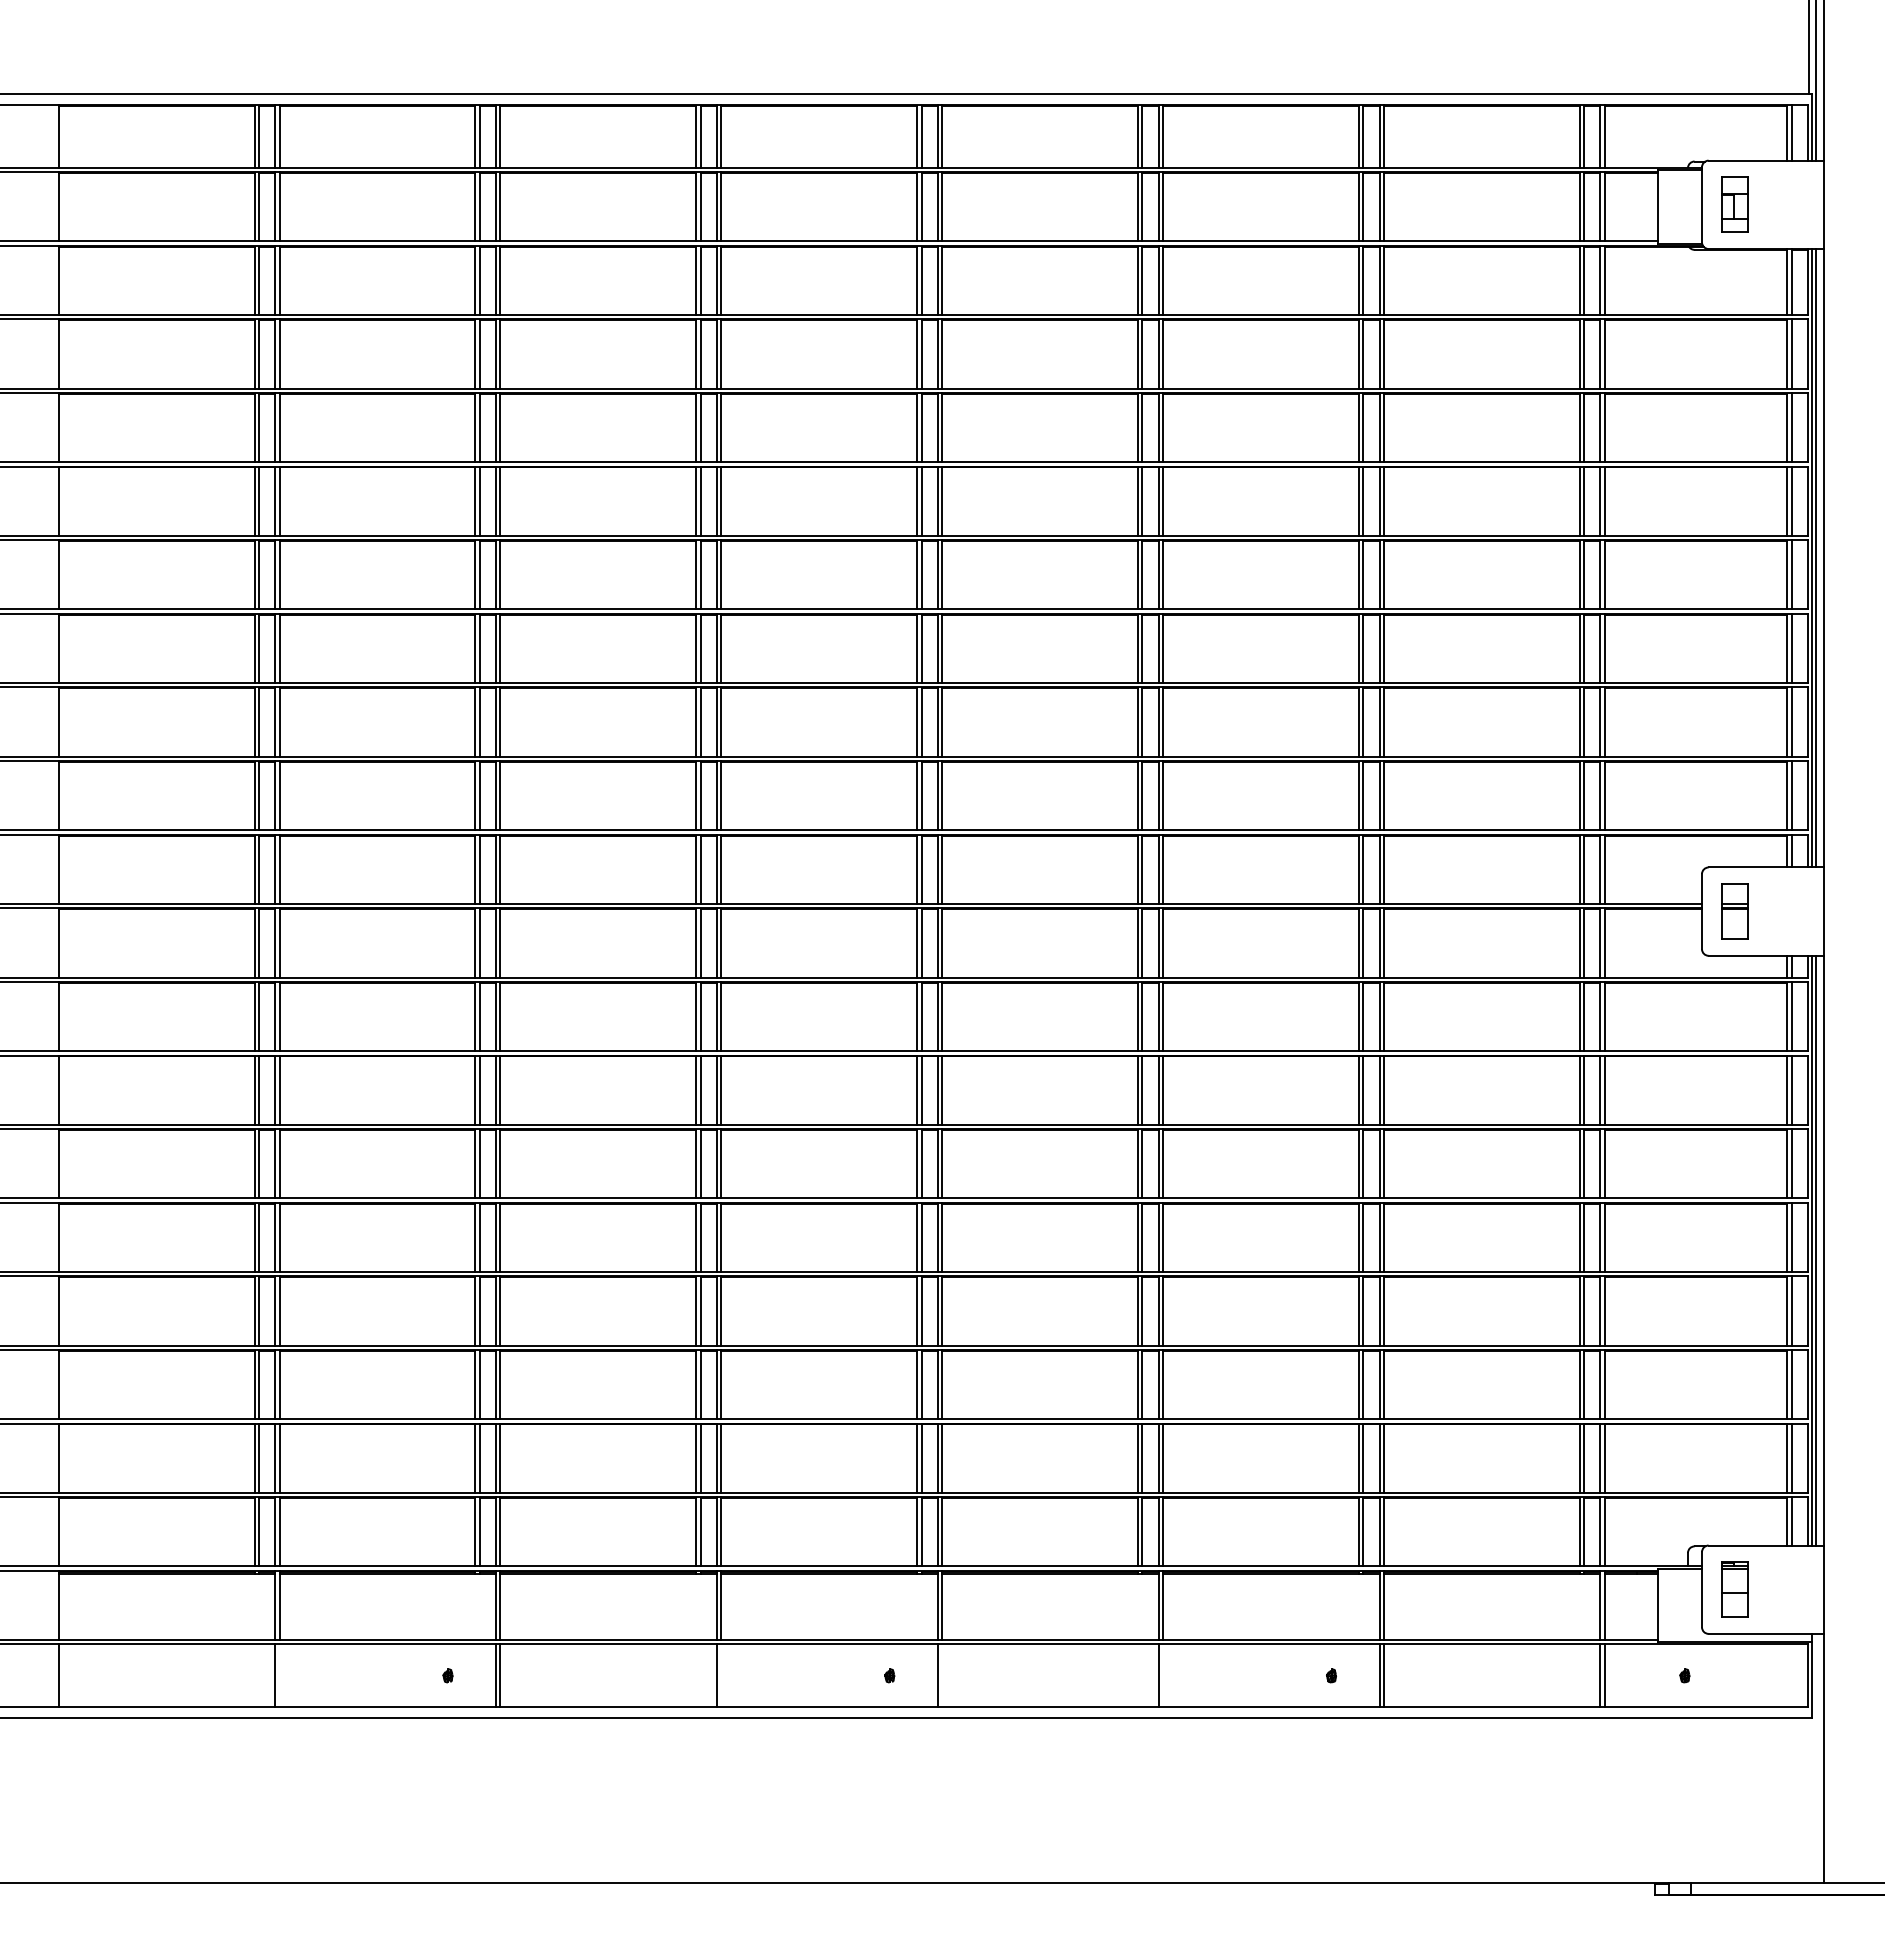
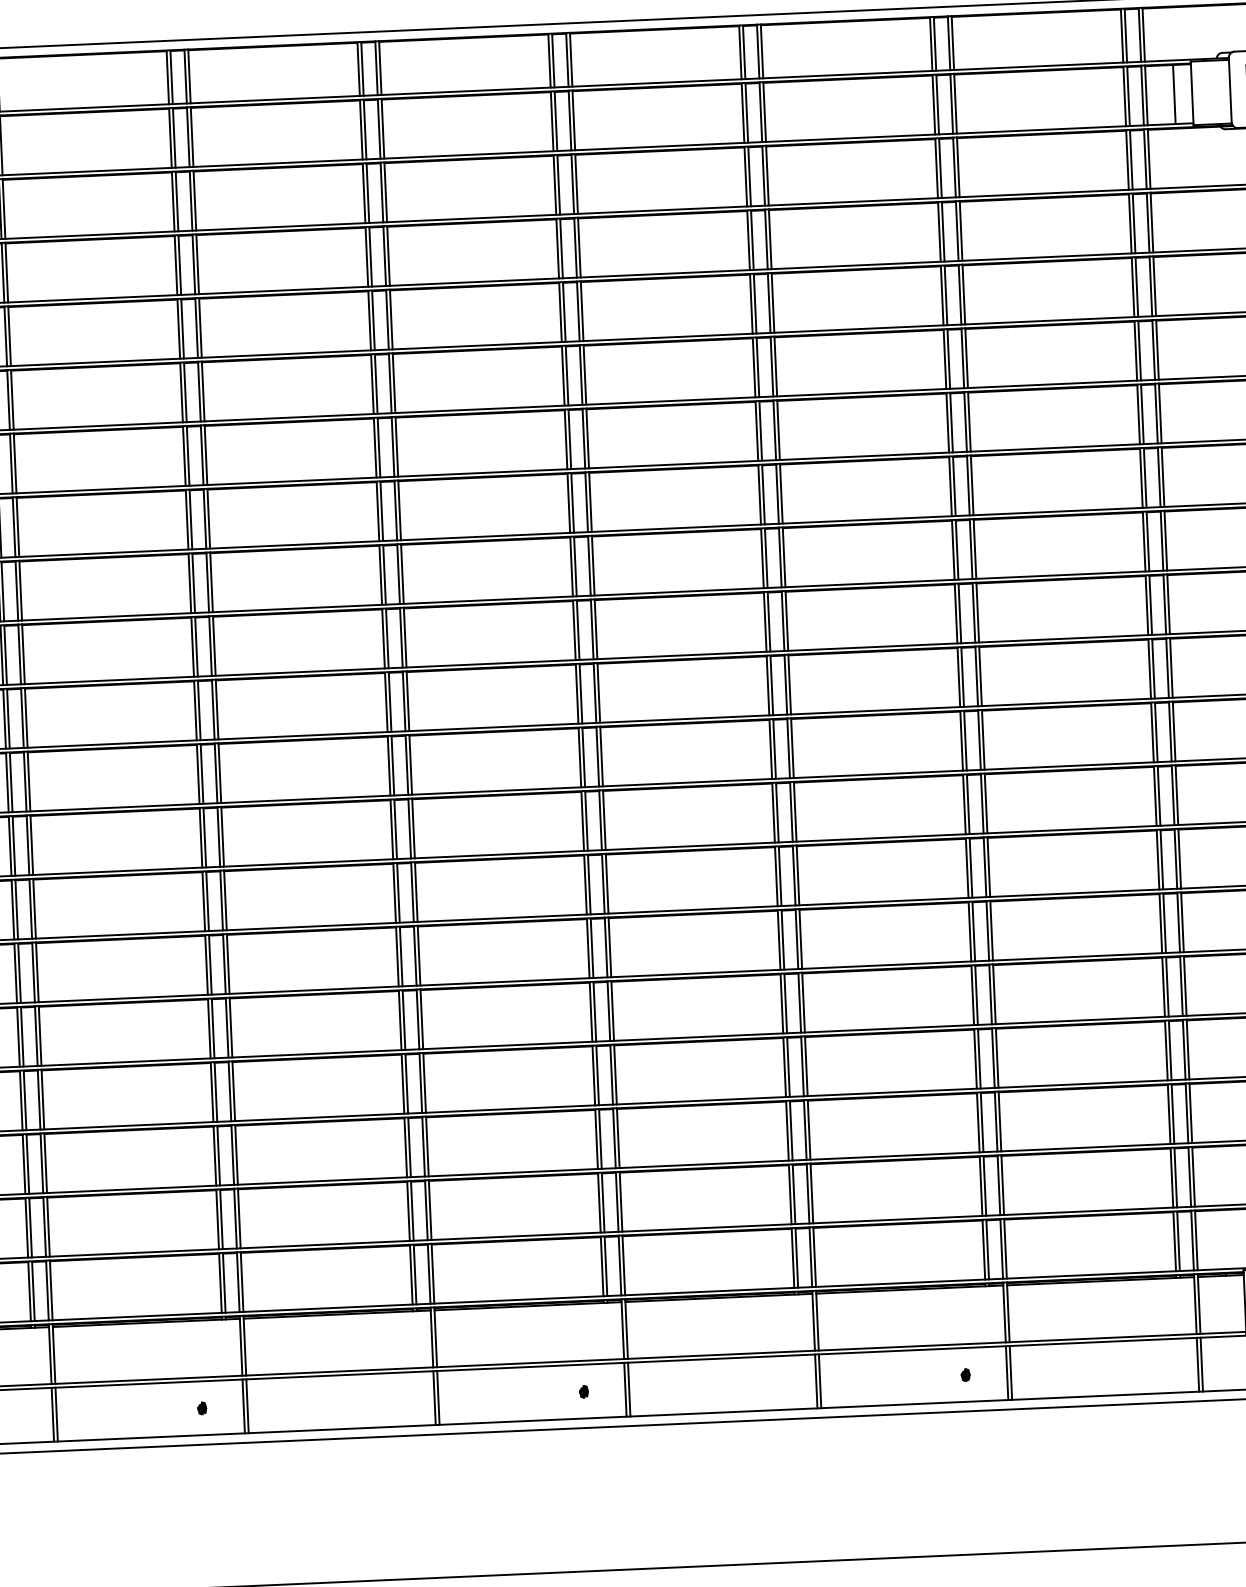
line: (1637, 207) -> (1174, 94), added
line: (279, 1675) -> (56, 1414), added
line: (721, 1675) -> (438, 1397), added
line: (942, 1675) -> (629, 1389), added
line: (1163, 1675) -> (820, 1381), added

